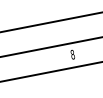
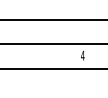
text: (72, 54) -> (82, 55), 8 -> 4

